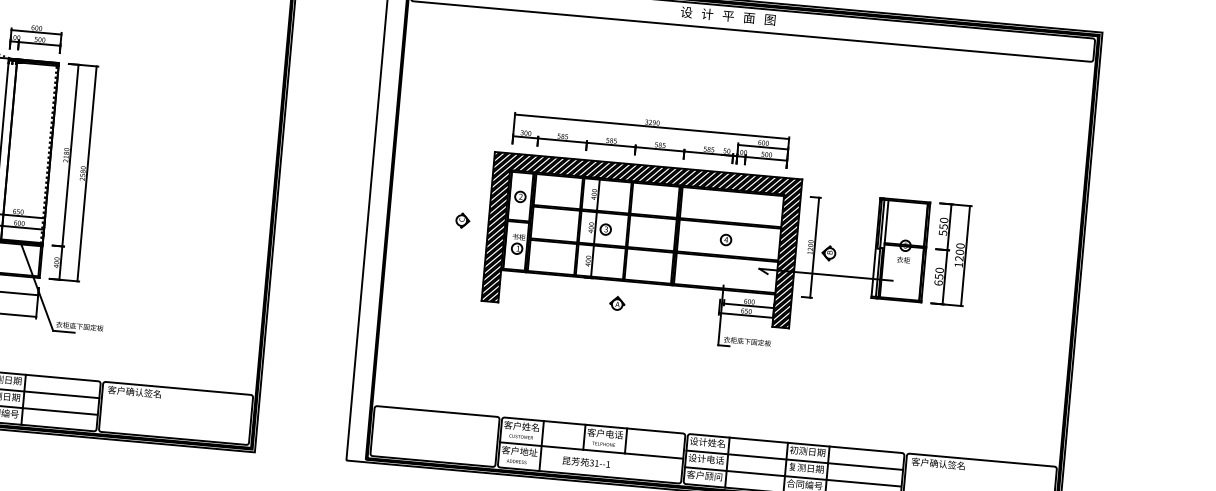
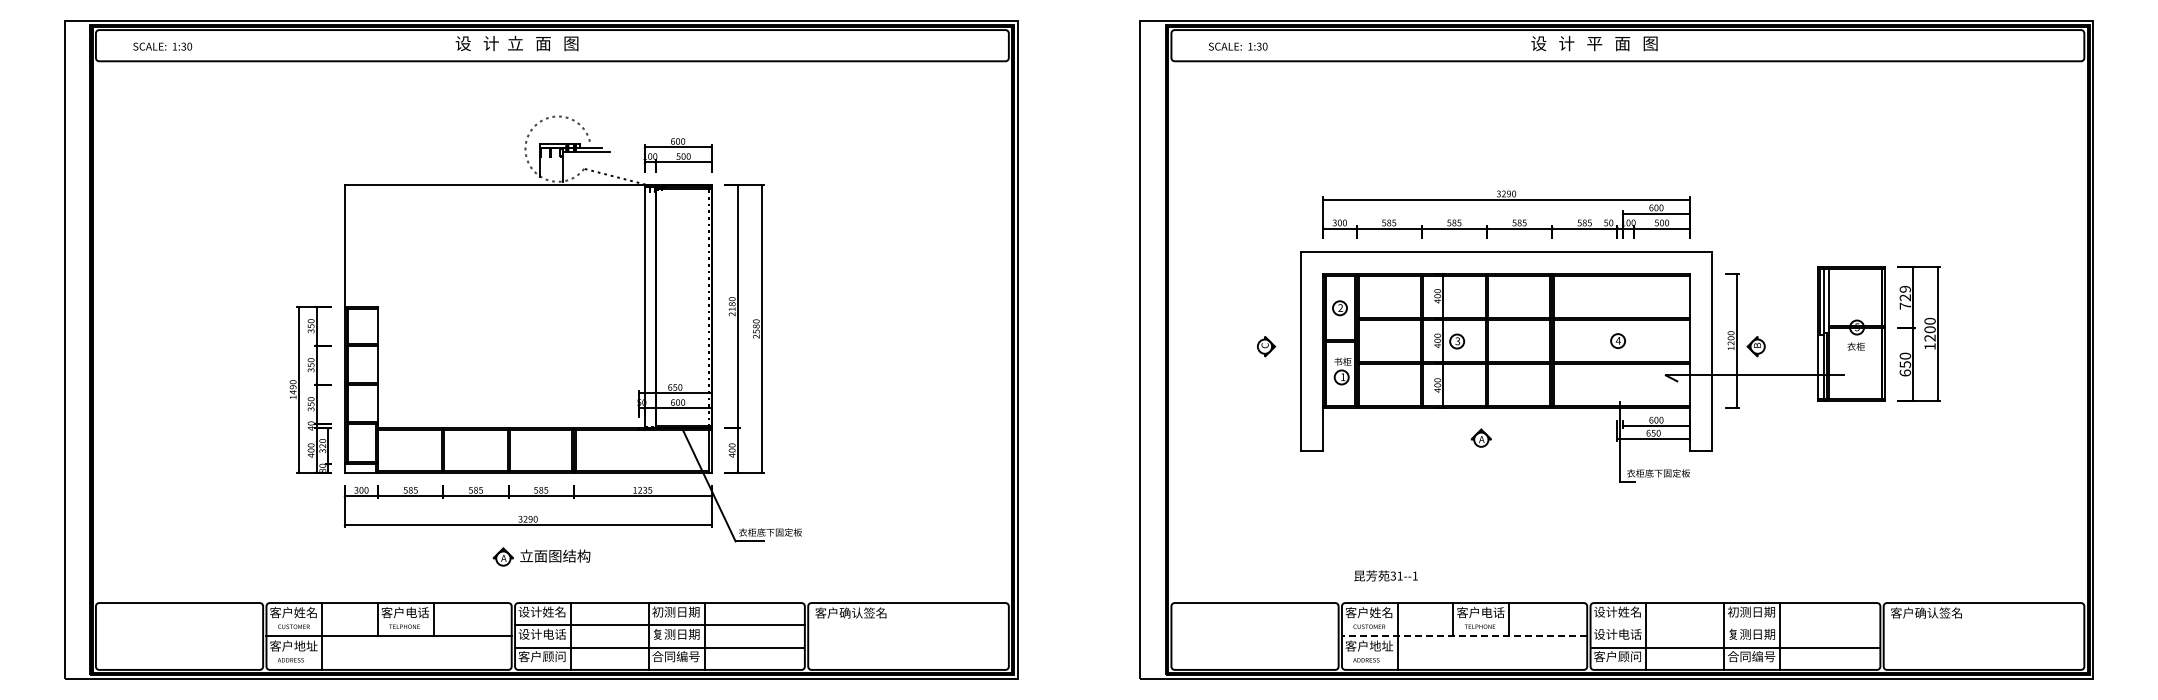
text: (943, 226) -> (1905, 297), 550 -> 729
hatch: (642, 239) -> (1506, 350), removed
line: (591, 450) -> (1464, 636), solid -> dashed
line: (794, 460) -> (1735, 625), removed
text: (586, 462) -> (1385, 575), moved

